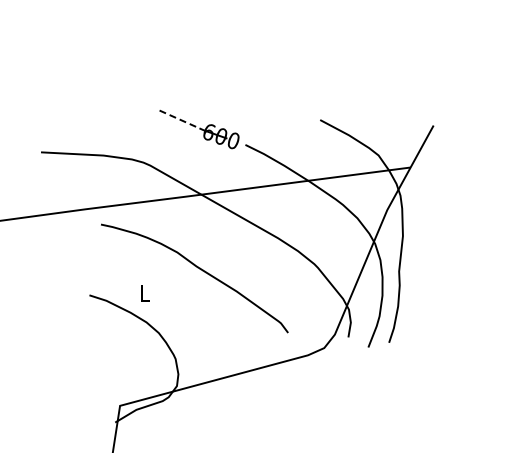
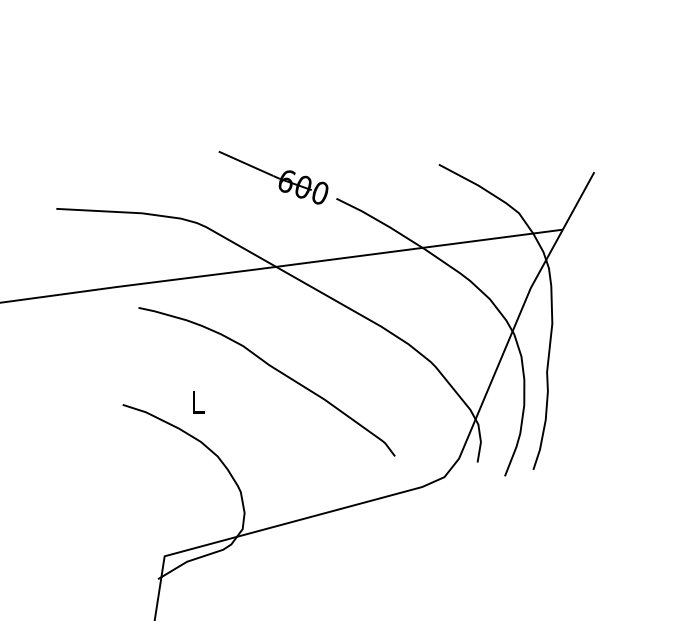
line: (179, 119) -> (246, 163), dashed -> solid

